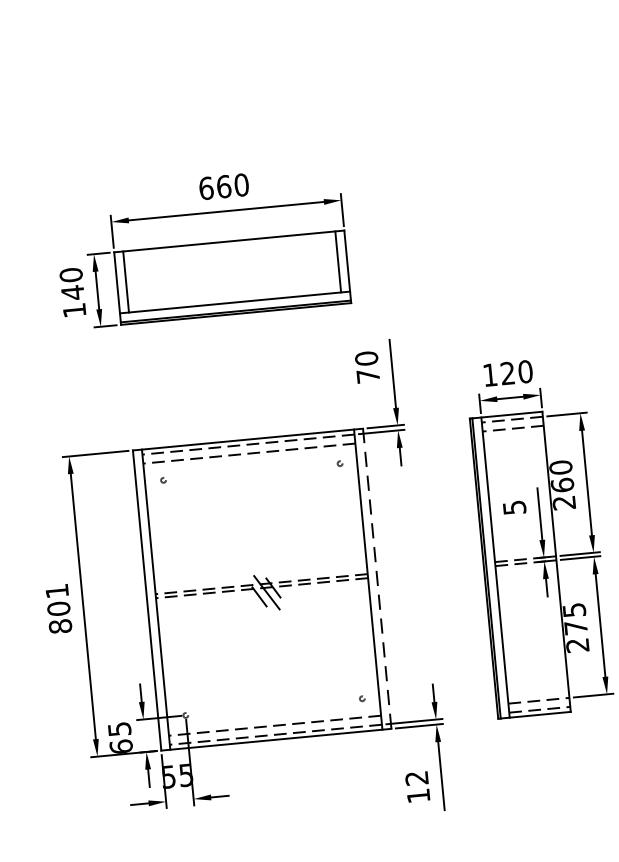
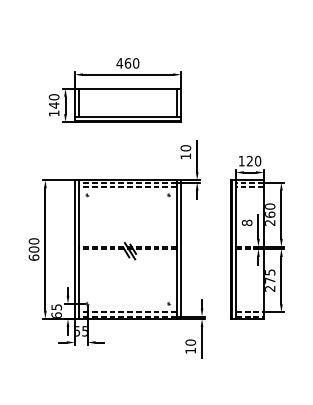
text: (205, 188) -> (119, 63), 660 -> 460
text: (367, 376) -> (185, 156), 70 -> 10
text: (513, 506) -> (246, 222), 5 -> 8
line: (377, 578) -> (181, 249), dashed -> solid
text: (57, 608) -> (33, 249), 801 -> 600
text: (416, 777) -> (190, 342), 12 -> 10

